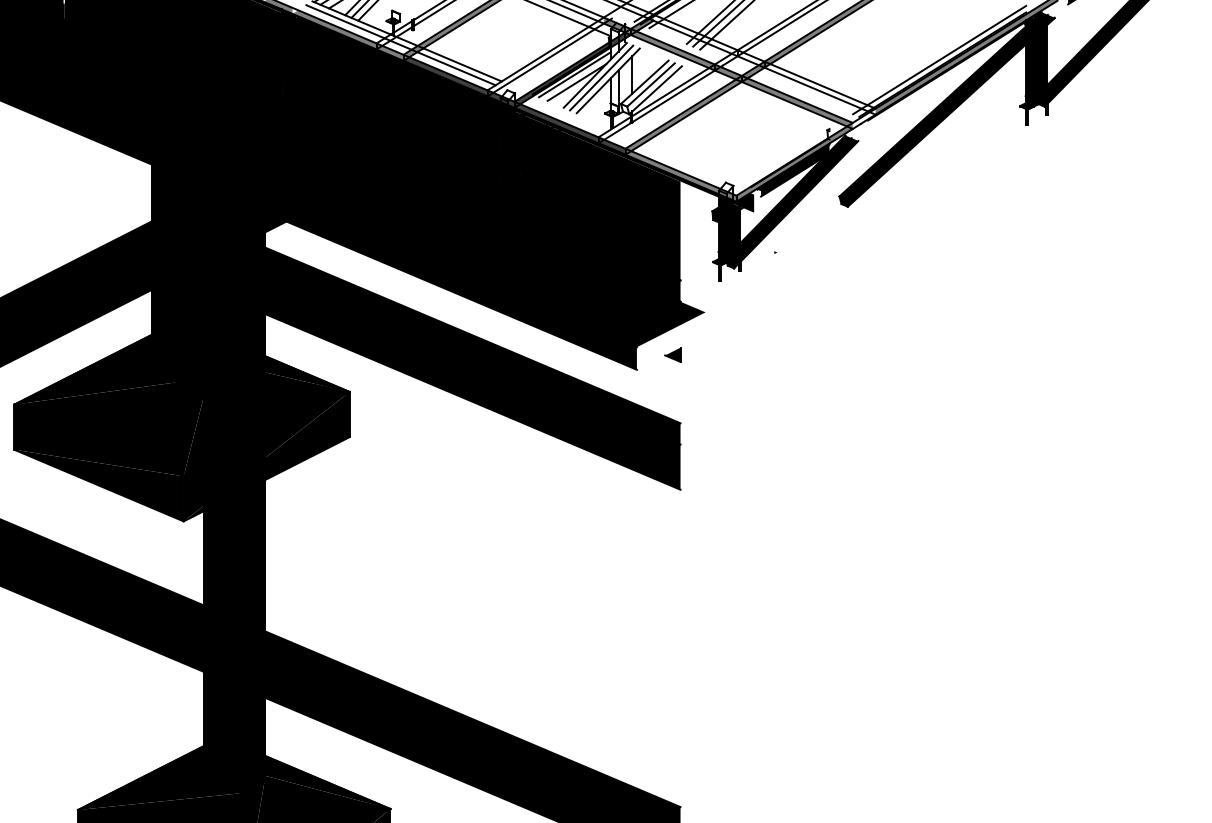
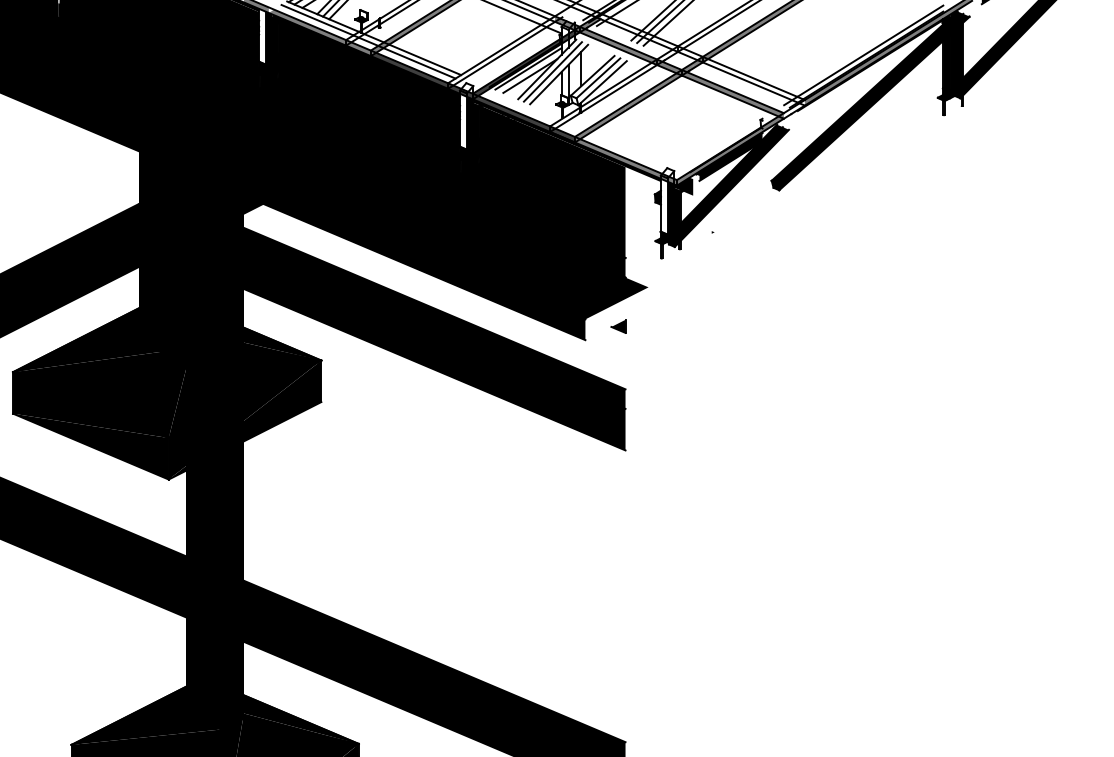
fill: (285, 39) -> (262, 36), removed
fill: (504, 131) -> (463, 121), removed
fill: (721, 224) -> (663, 206), removed

